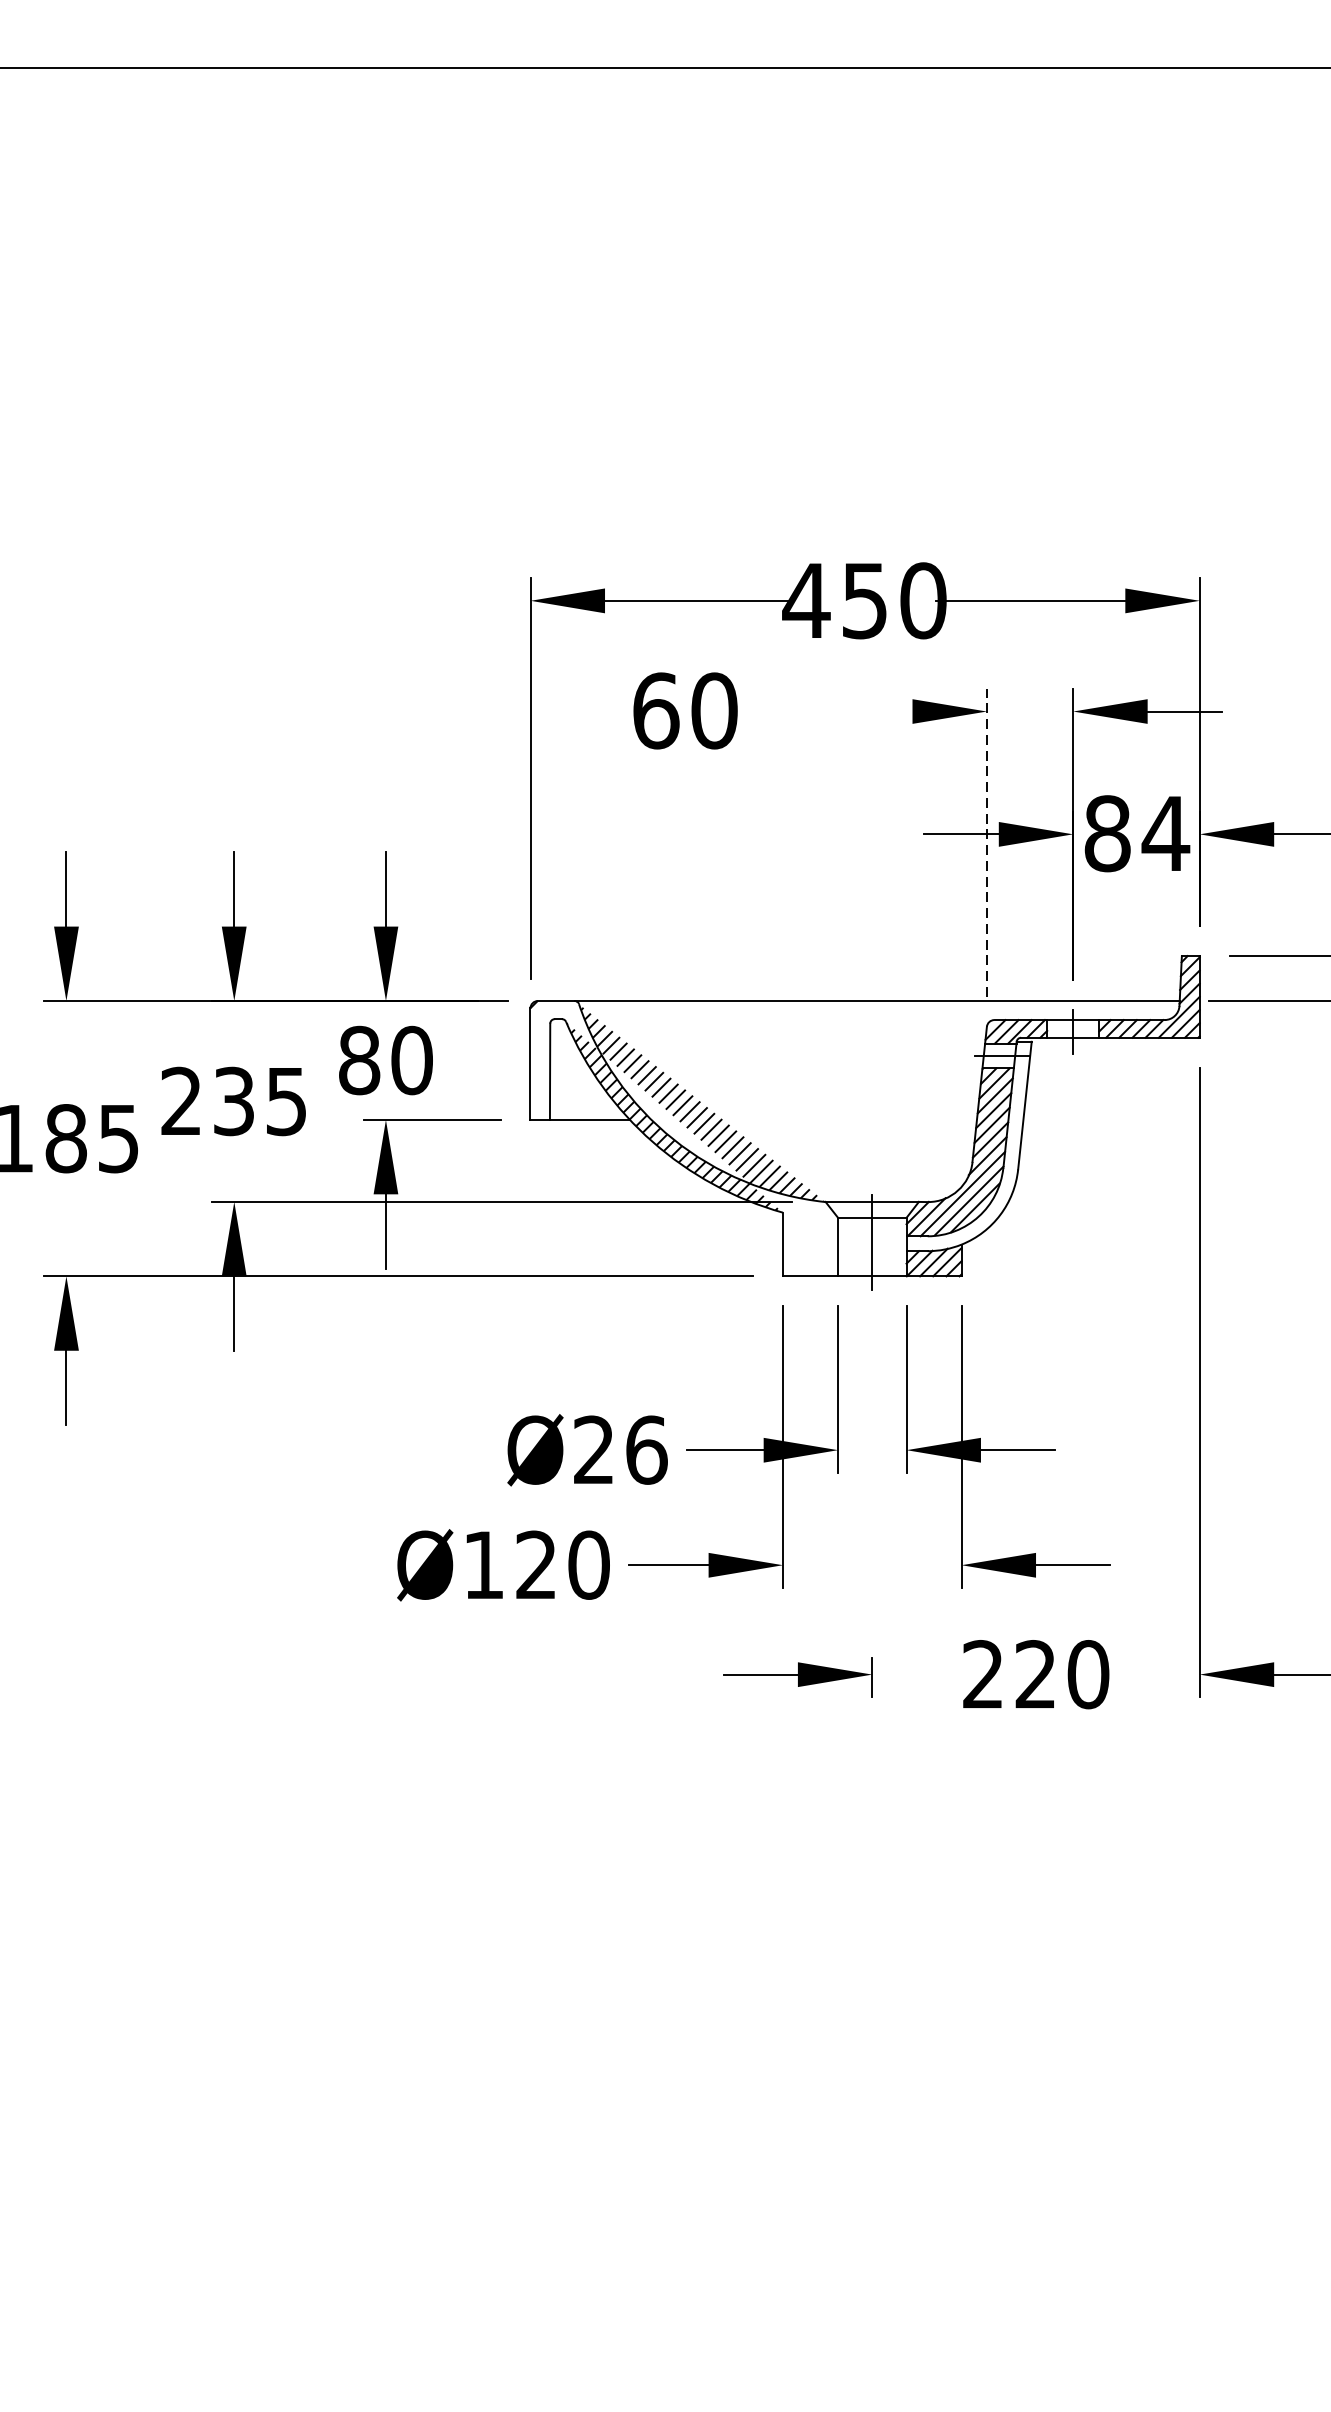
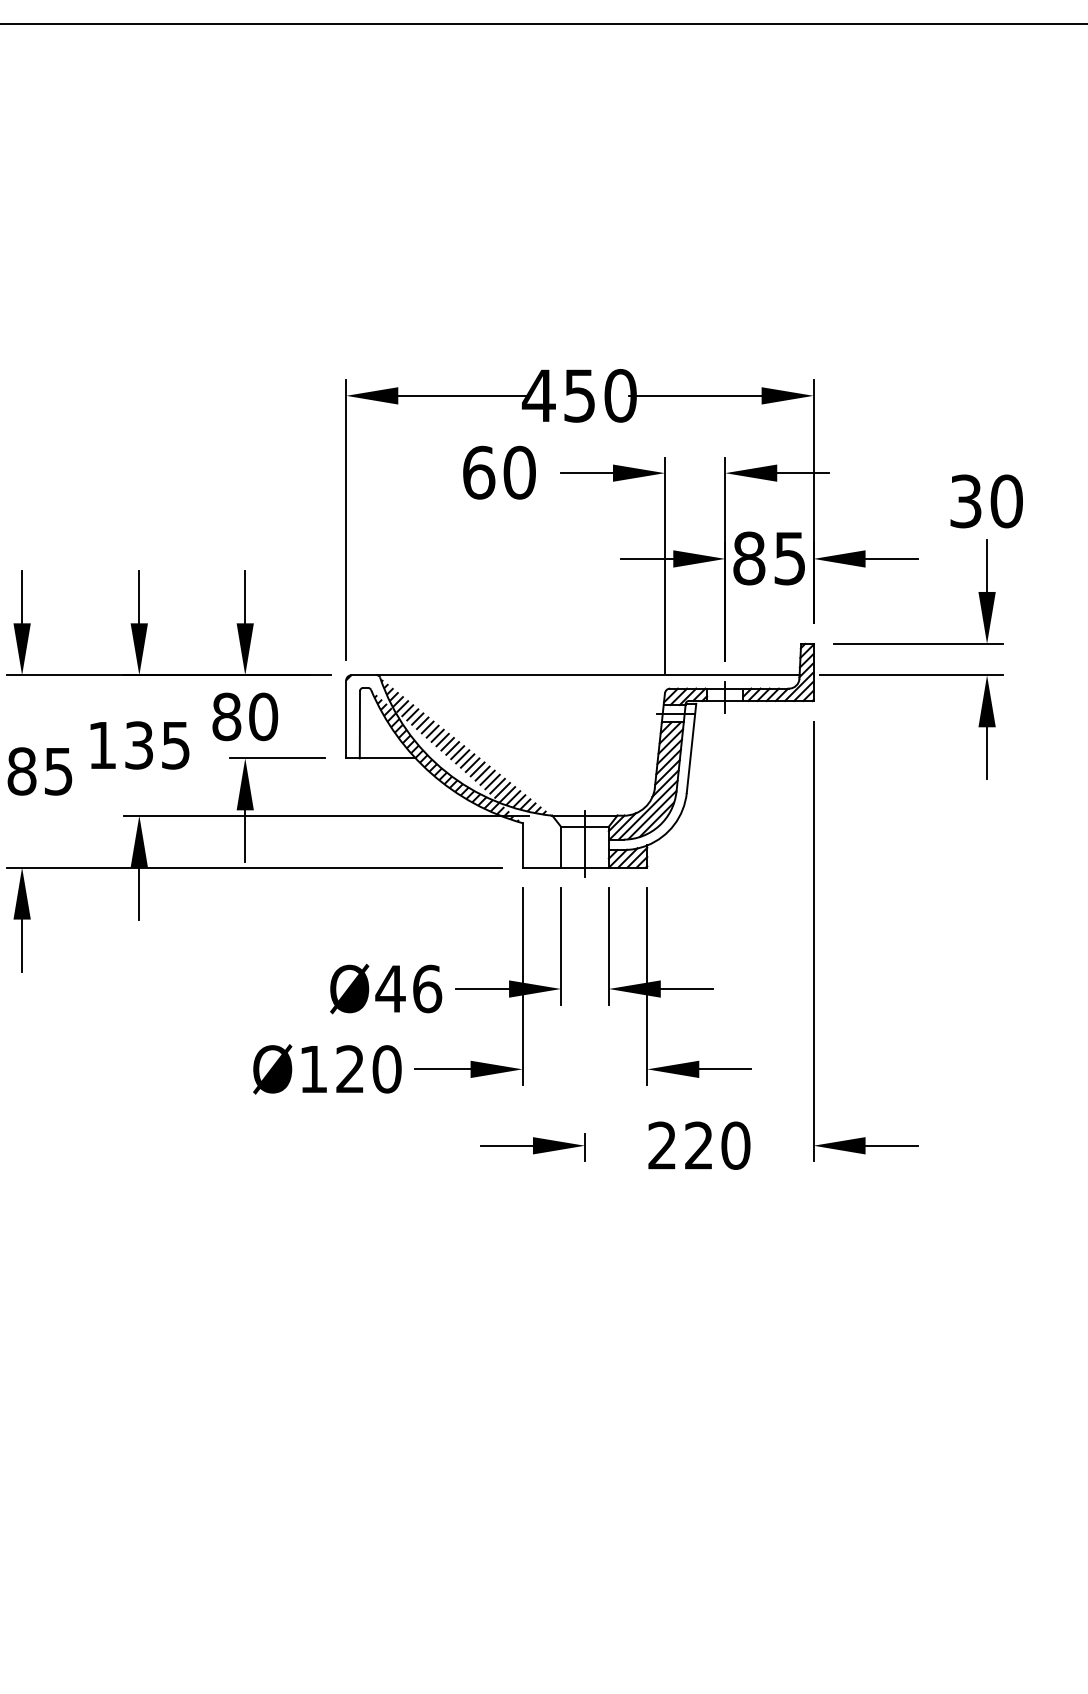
text: (685, 710) -> (499, 472), moved
line: (875, 712) -> (587, 473), added
text: (1165, 833) -> (789, 558), 84 -> 85
line: (986, 842) -> (664, 564), dashed -> solid
text: (180, 1100) -> (101, 744), 235 -> 135
text: (593, 1449) -> (390, 988), Ø26 -> Ø46

